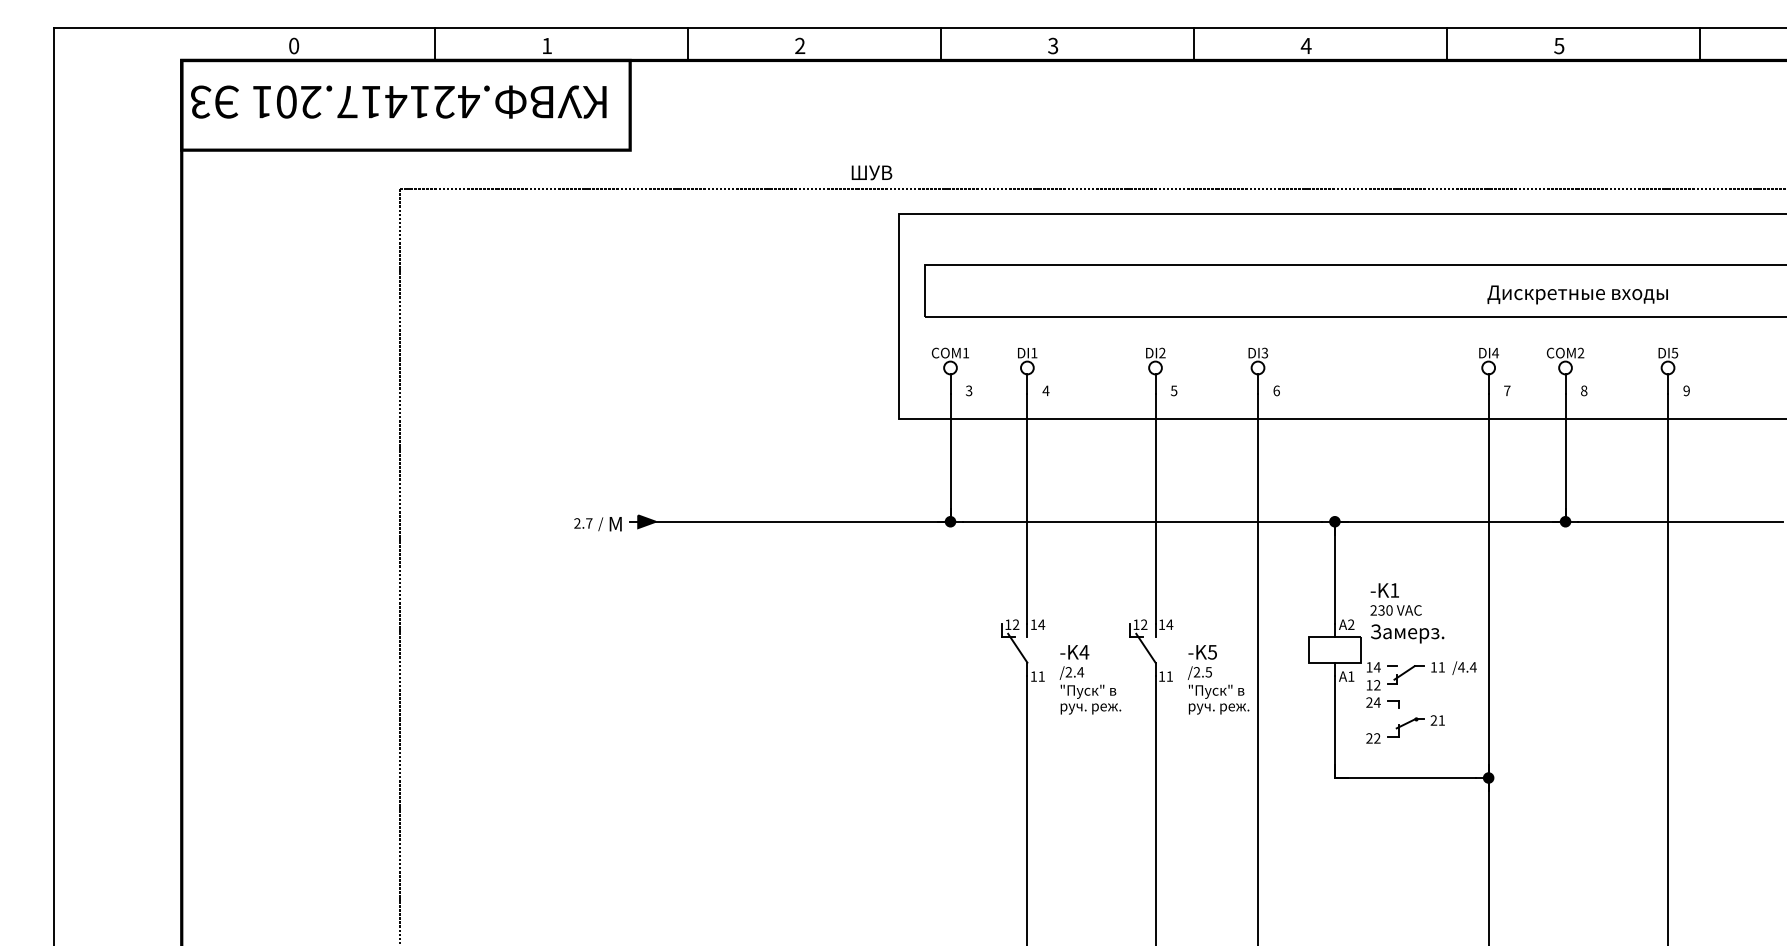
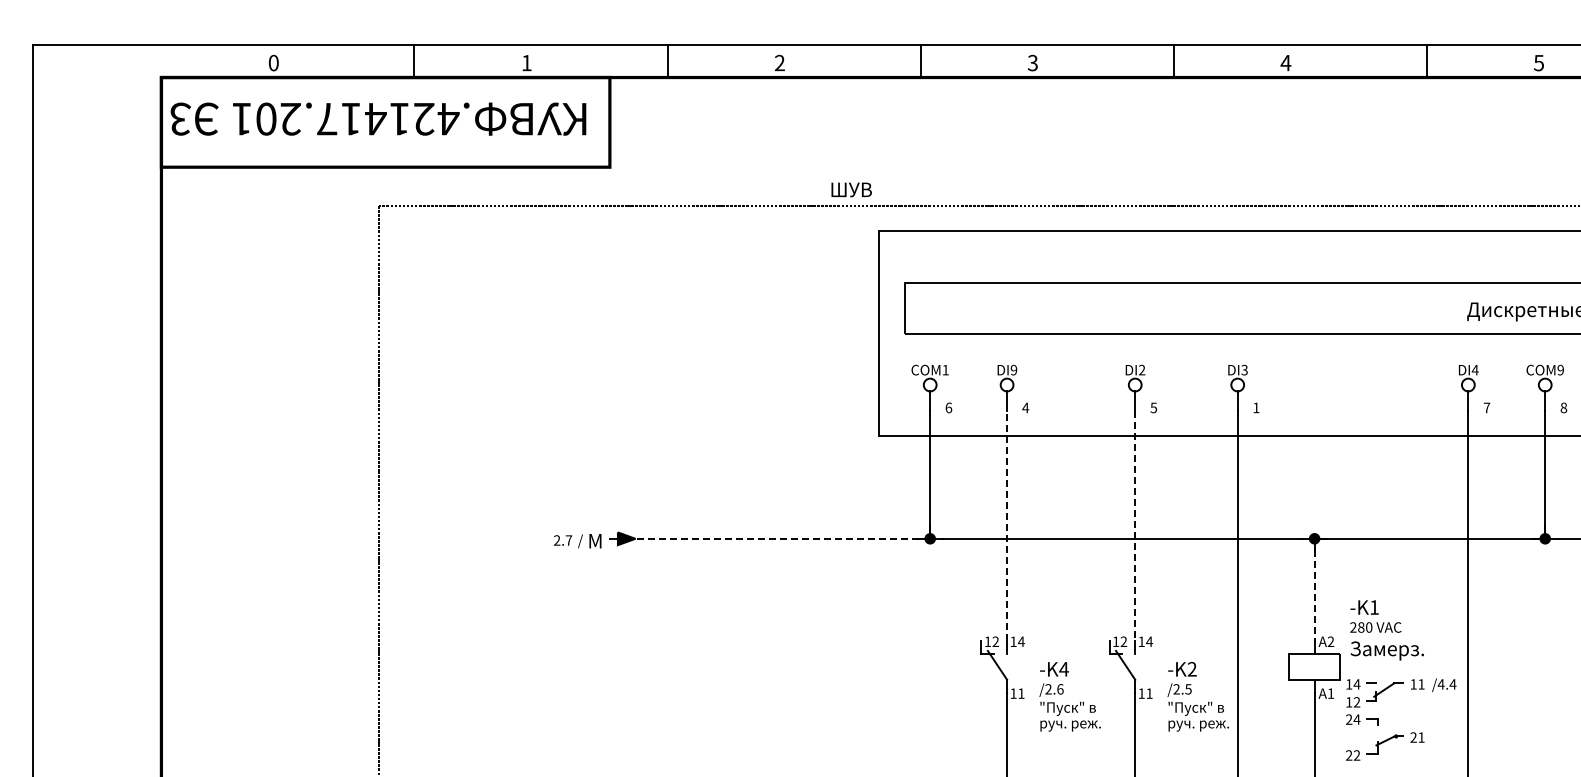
text: (1034, 352) -> (1014, 369), DI1 -> DI9
text: (1580, 353) -> (1560, 370), COM2 -> COM9
text: (968, 390) -> (948, 407), 3 -> 6
text: (1276, 390) -> (1256, 407), 6 -> 1
line: (1027, 508) -> (1007, 525), solid -> dashed
line: (1155, 509) -> (1135, 526), solid -> dashed
line: (796, 521) -> (776, 538), solid -> dashed
line: (1334, 573) -> (1314, 590), solid -> dashed
text: (1381, 610) -> (1361, 627), 230 -> 280
text: (1212, 651) -> (1192, 668), -K5 -> -K2
text: (1080, 672) -> (1060, 689), /2.4 -> /2.6

